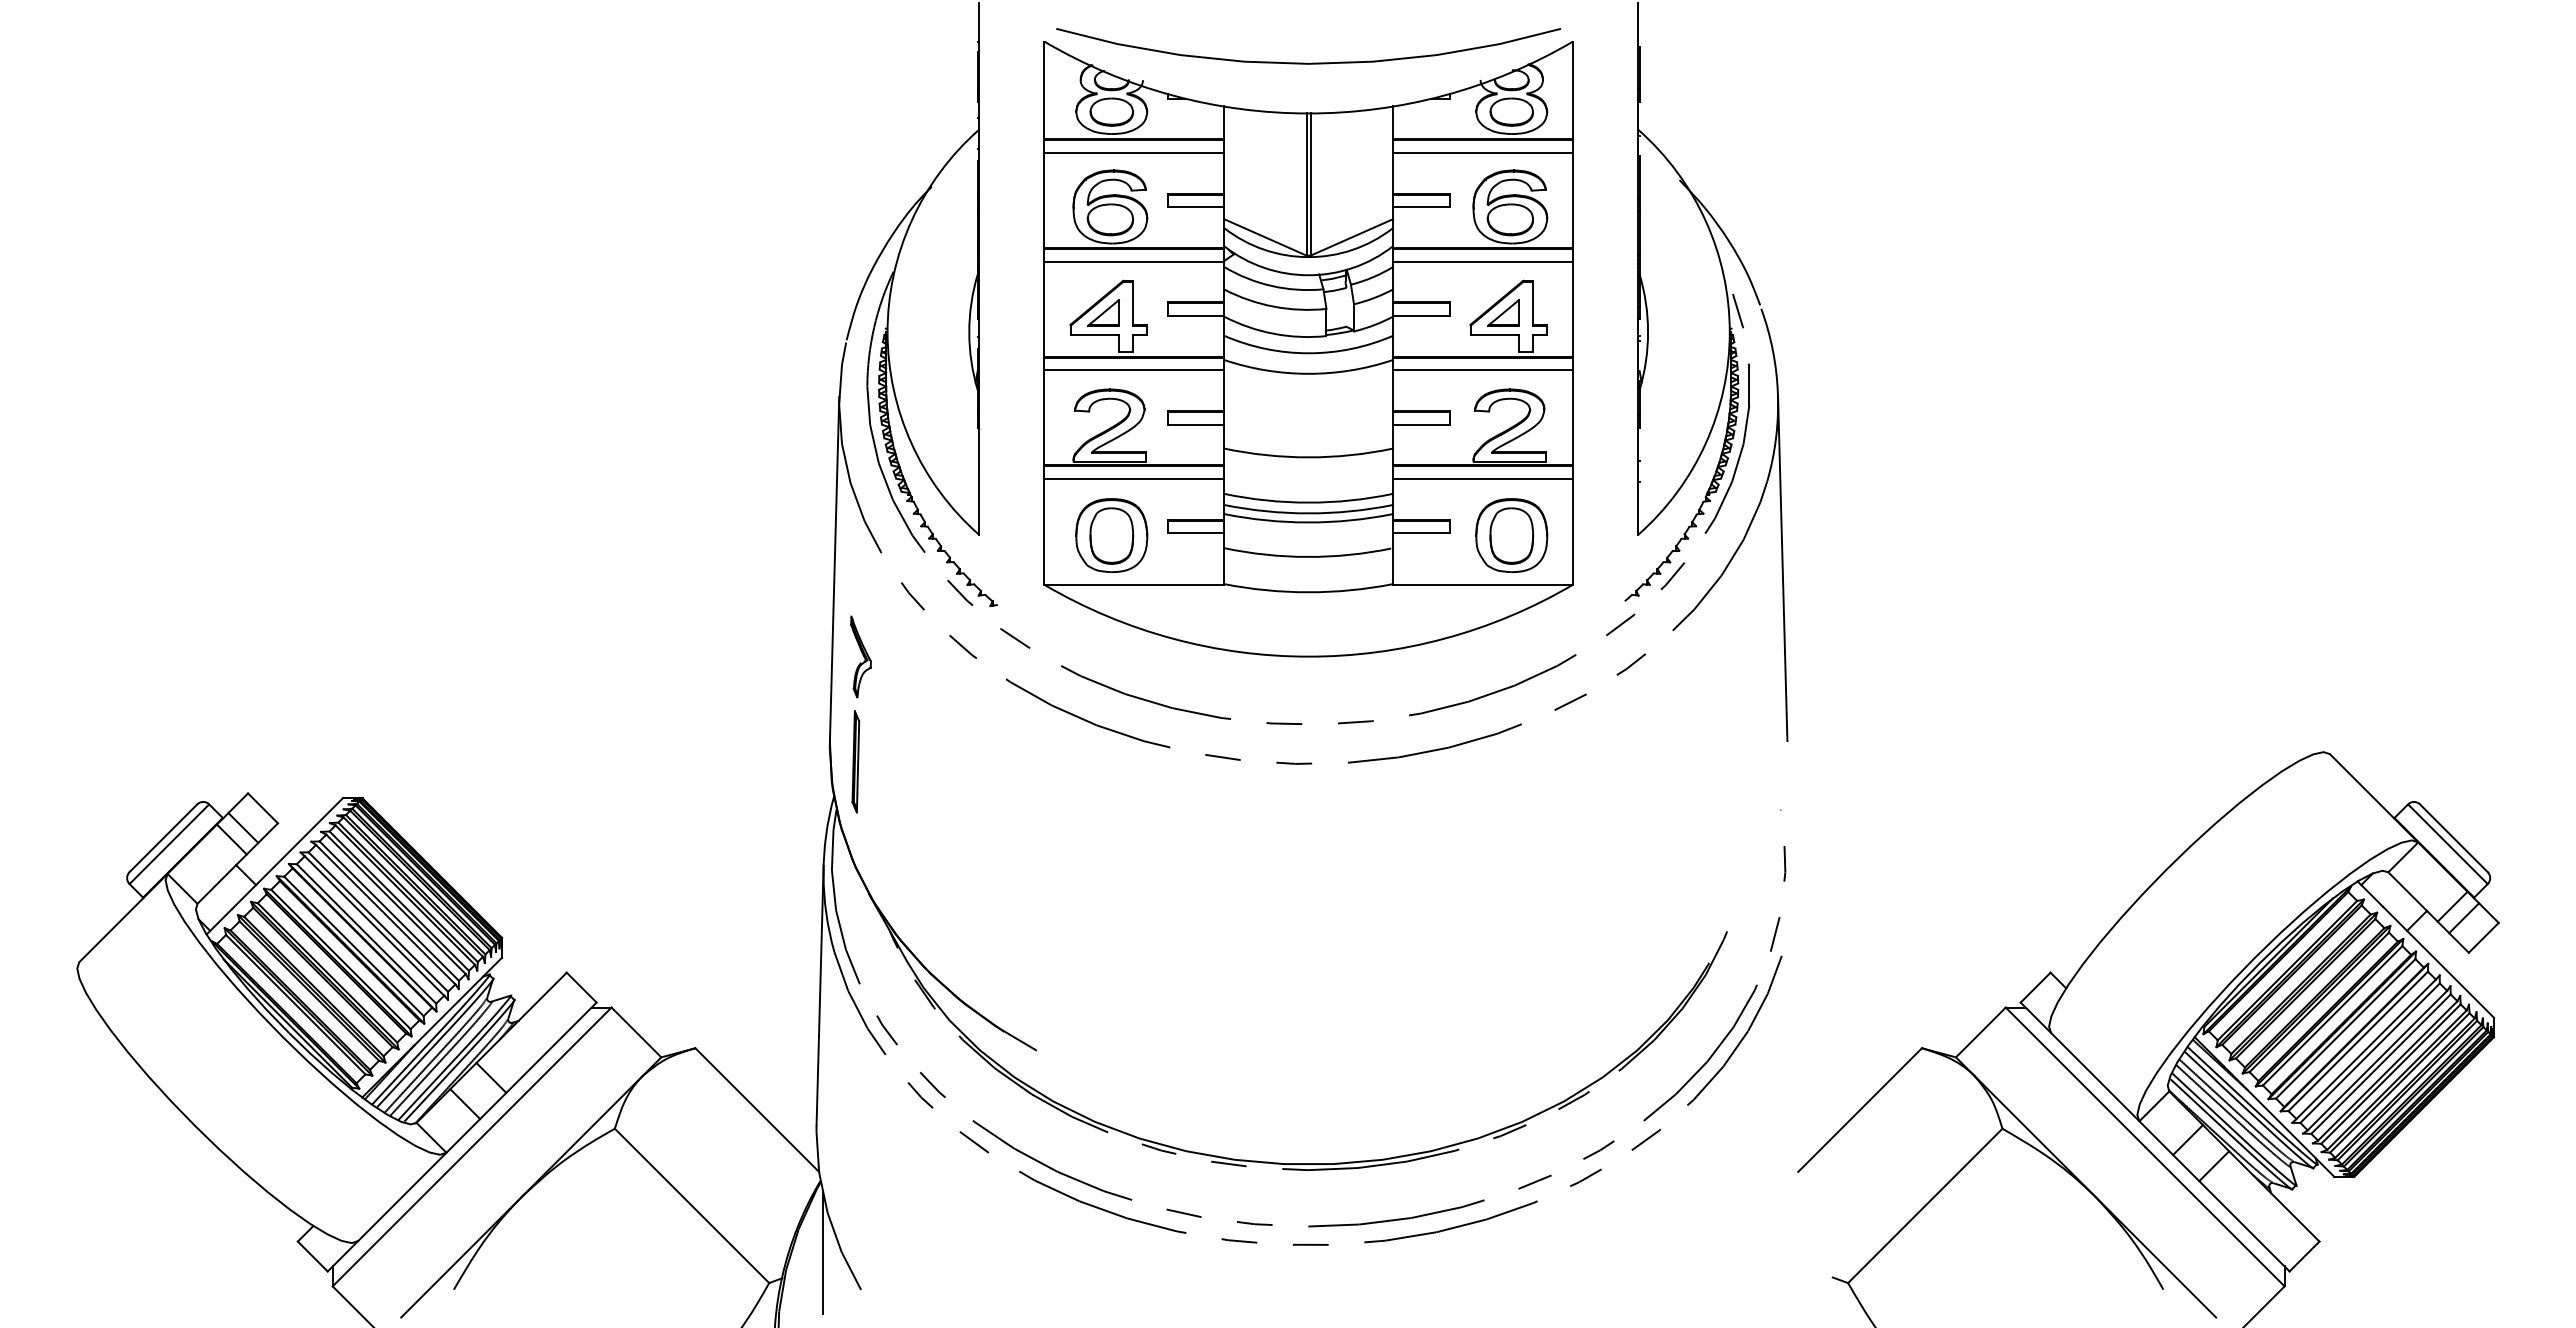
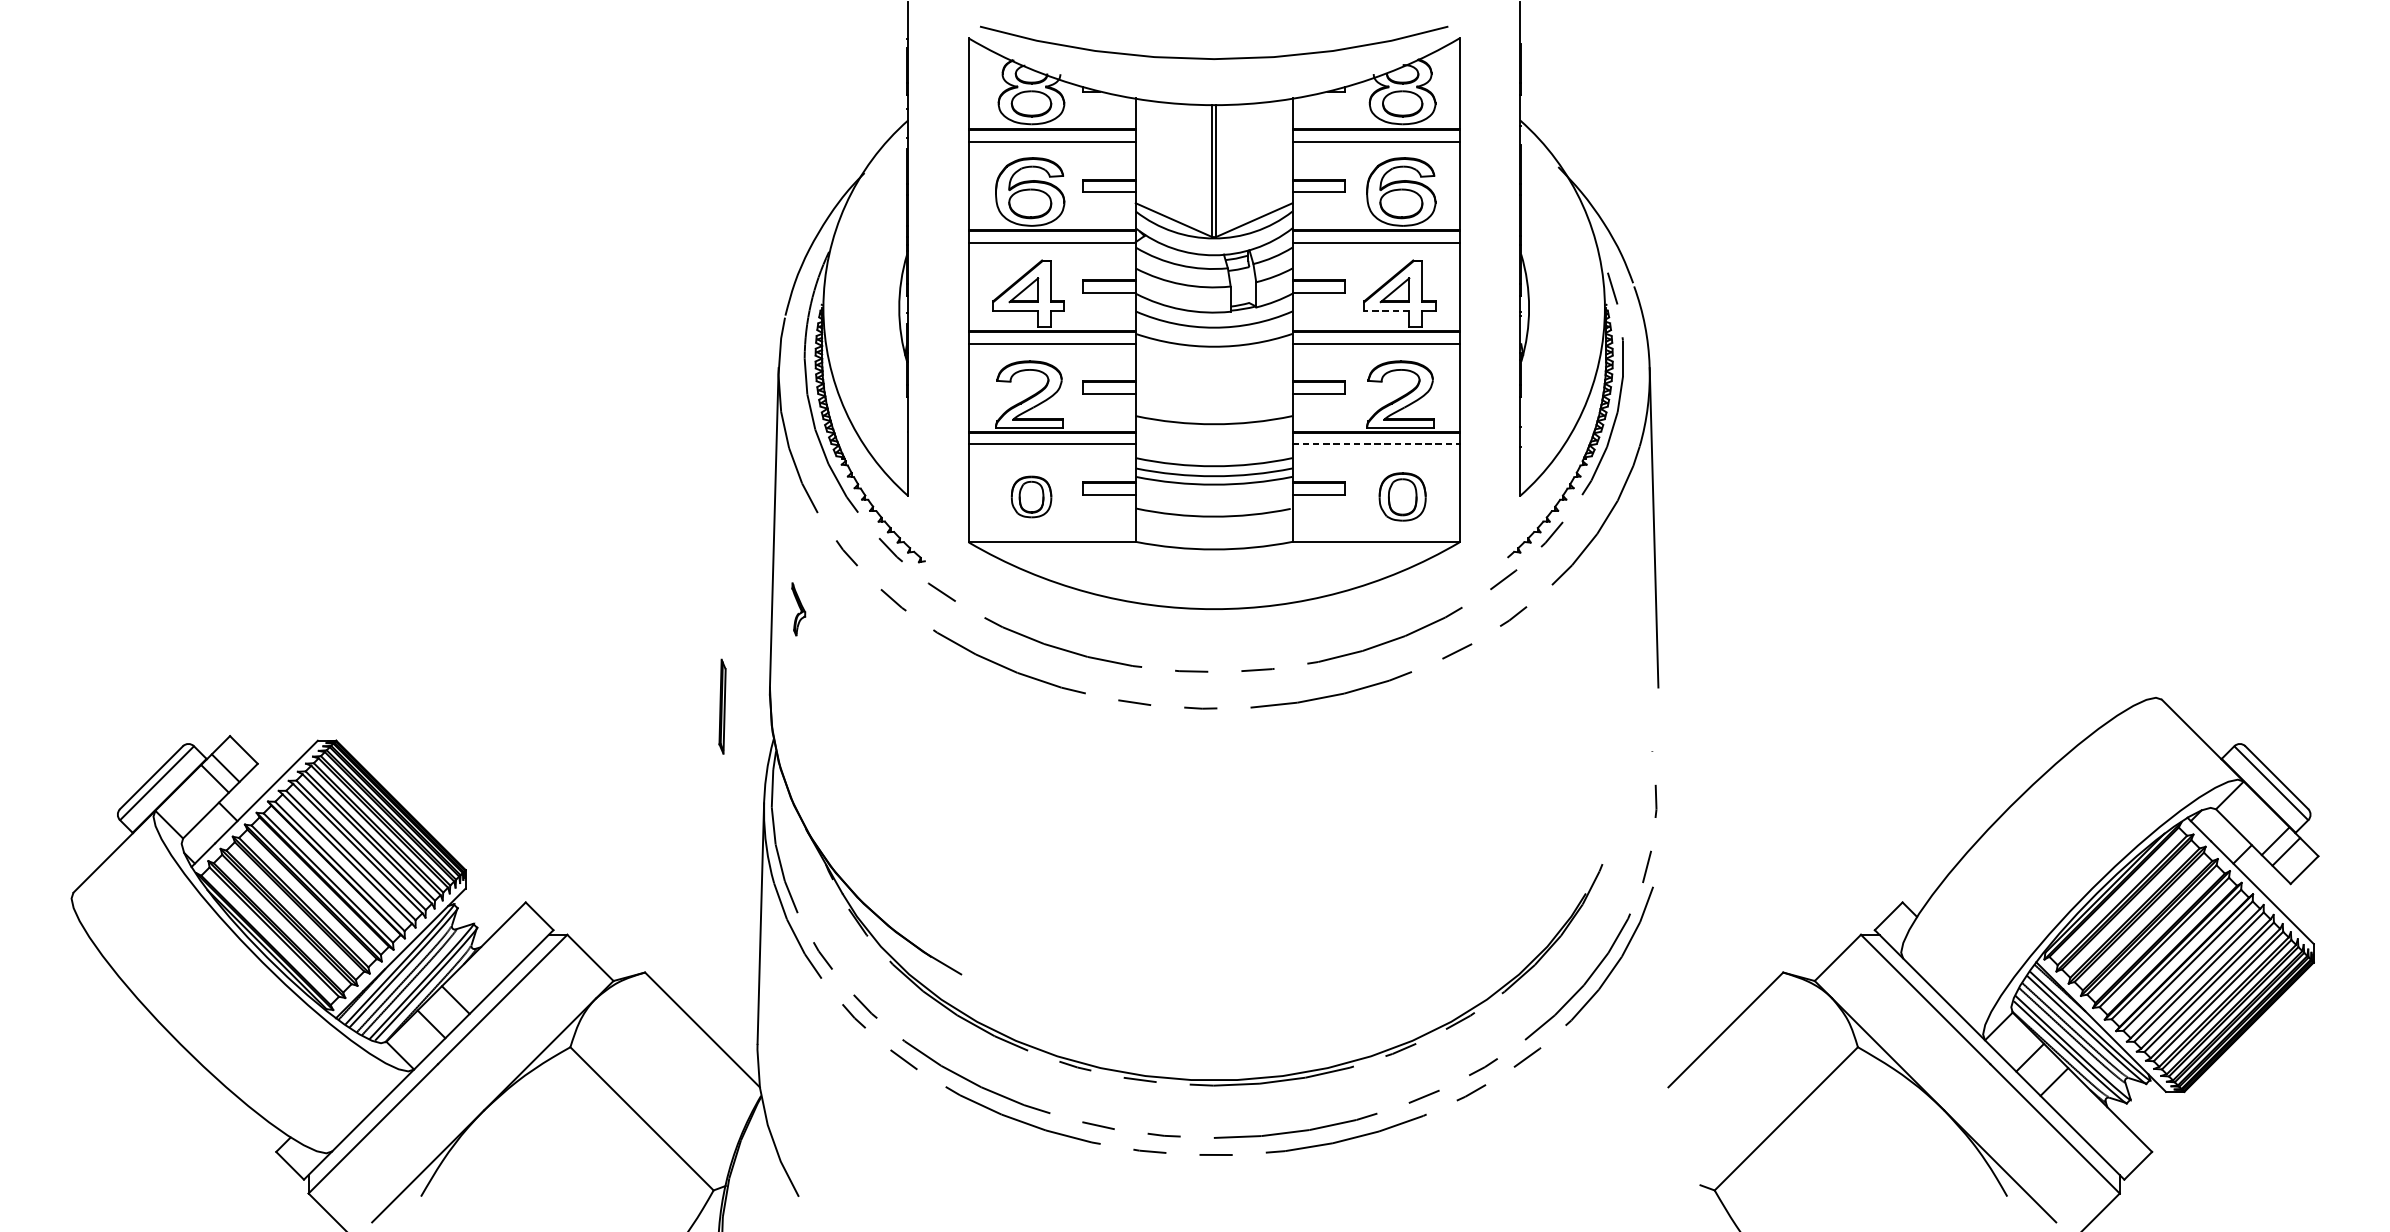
line: (1494, 334) -> (1386, 310), solid -> dashed
line: (1483, 479) -> (1376, 444), solid -> dashed
part: (1111, 535) -> (1031, 496), size x0.6
part: (1511, 535) -> (1402, 496), size x0.7
part: (860, 656) -> (798, 609), size x0.7
part: (855, 761) -> (722, 706), moved
line: (822, 1253) -> (763, 1162), removed

